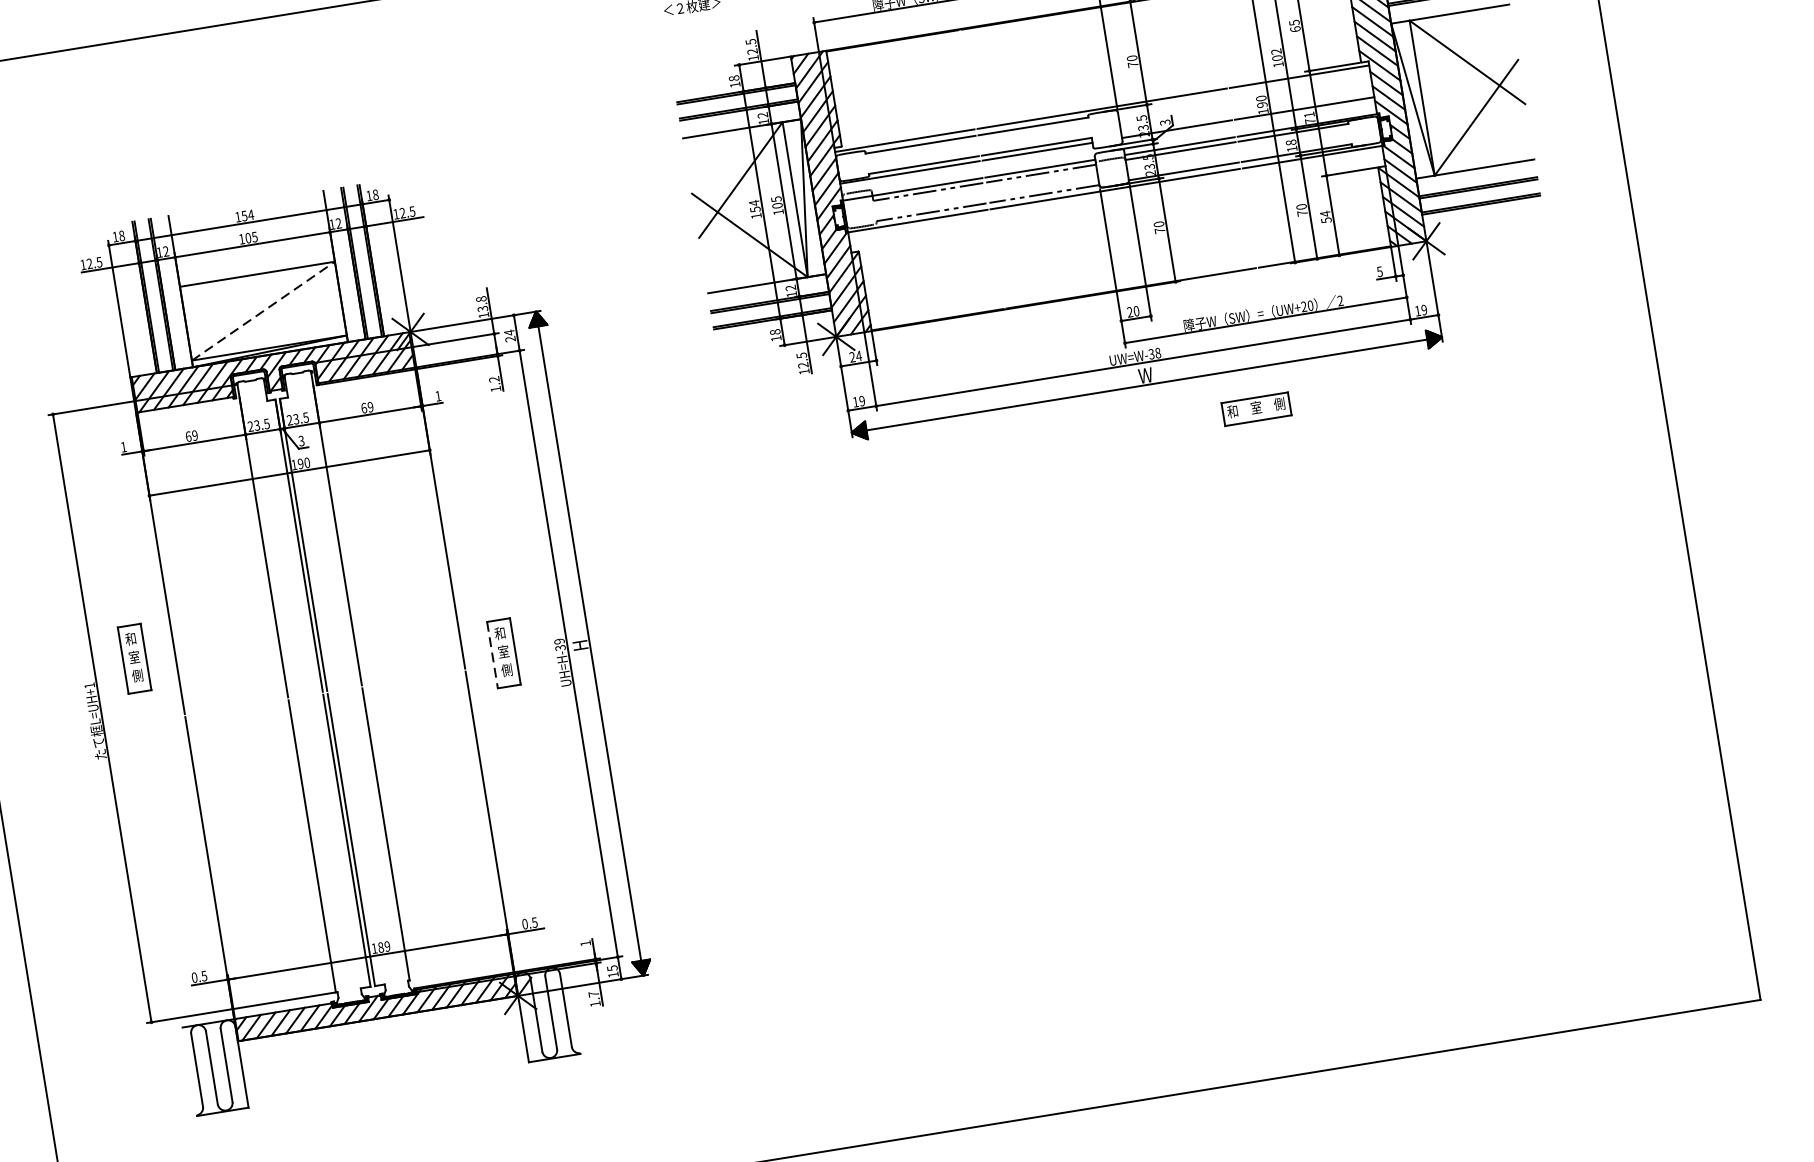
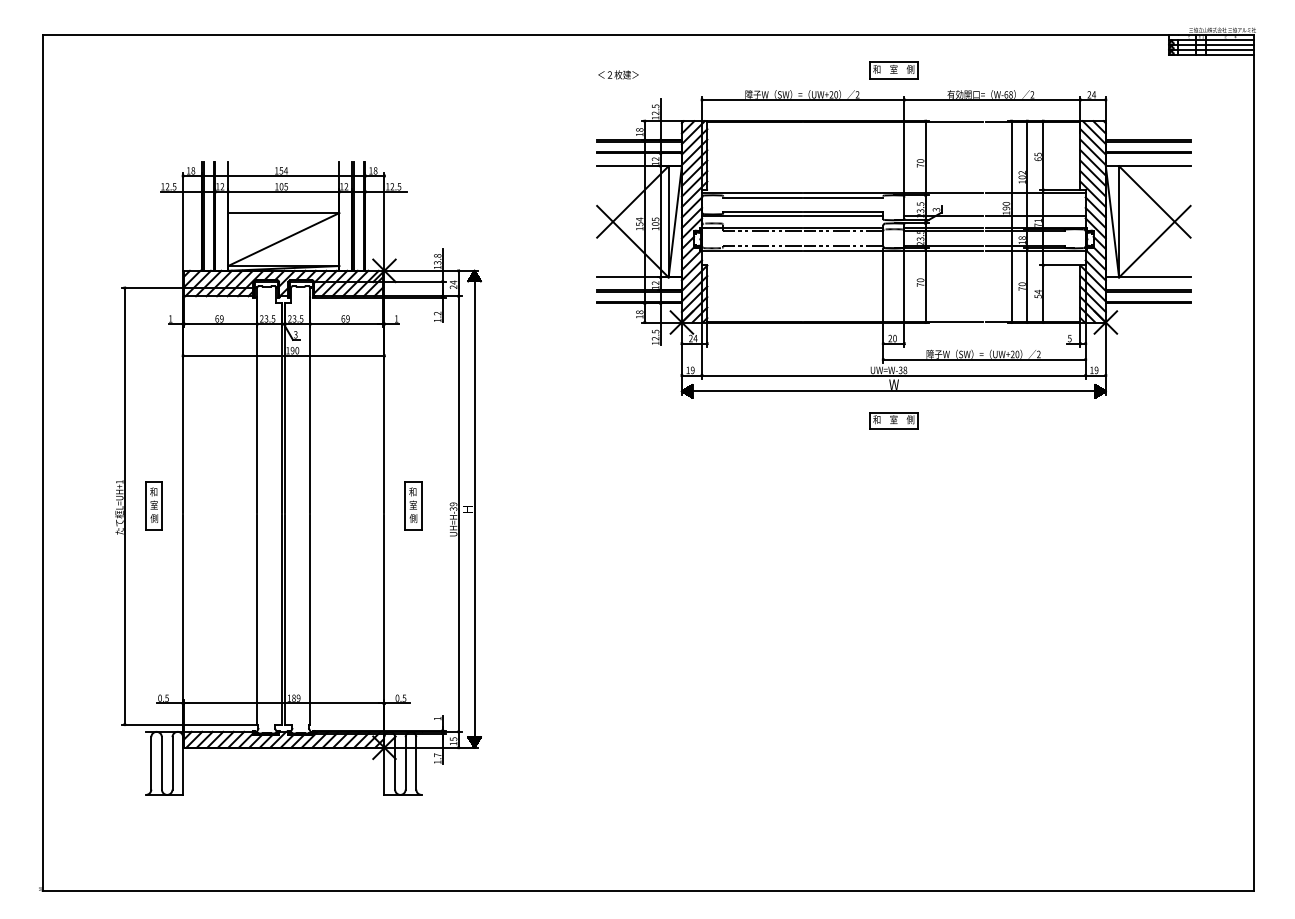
line: (262, 311) -> (283, 239), dashed -> solid
part: (1255, 408) -> (893, 420), moved
line: (493, 655) -> (405, 506), dashed -> solid
part: (133, 657) -> (153, 505), moved

